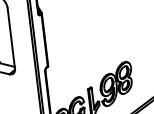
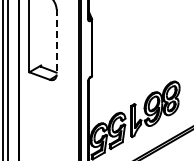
line: (11, 37) -> (56, 41), solid -> dashed

